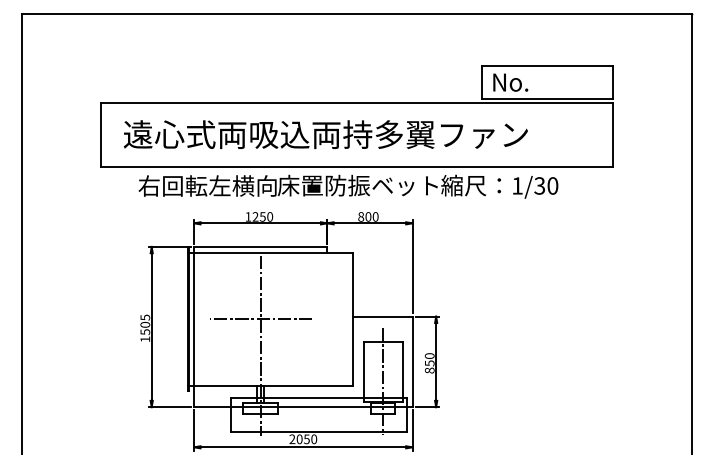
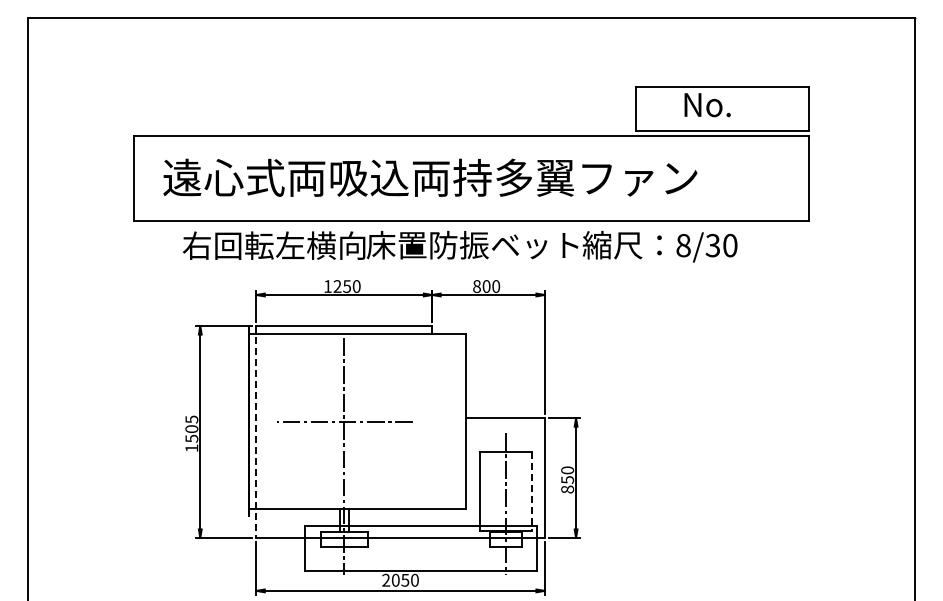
text: (510, 82) -> (707, 105), moved
text: (517, 185) -> (683, 245), 1/30 -> 8/30
line: (194, 327) -> (256, 432), solid -> dashed
line: (402, 372) -> (531, 491), solid -> dashed

